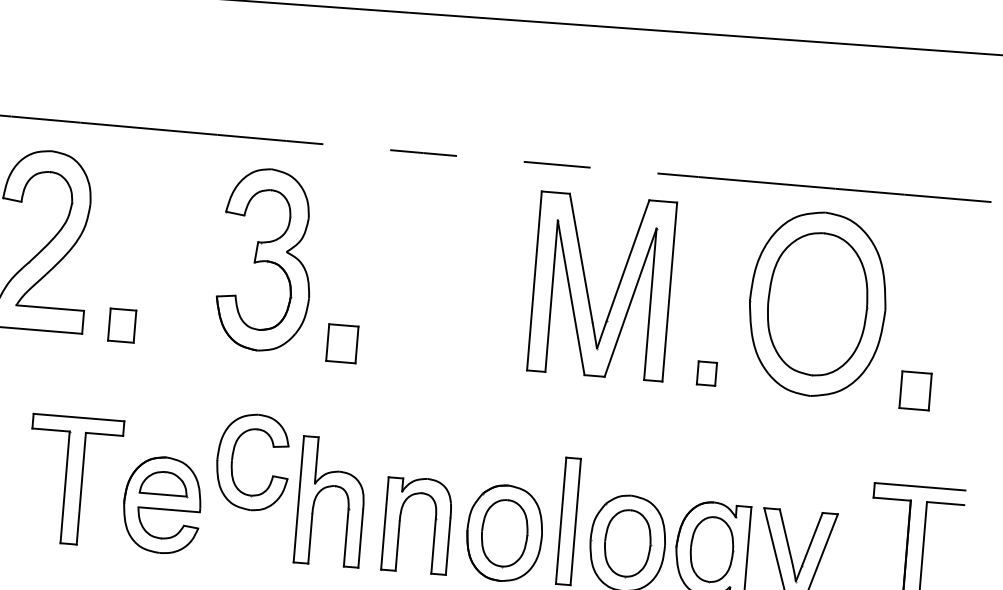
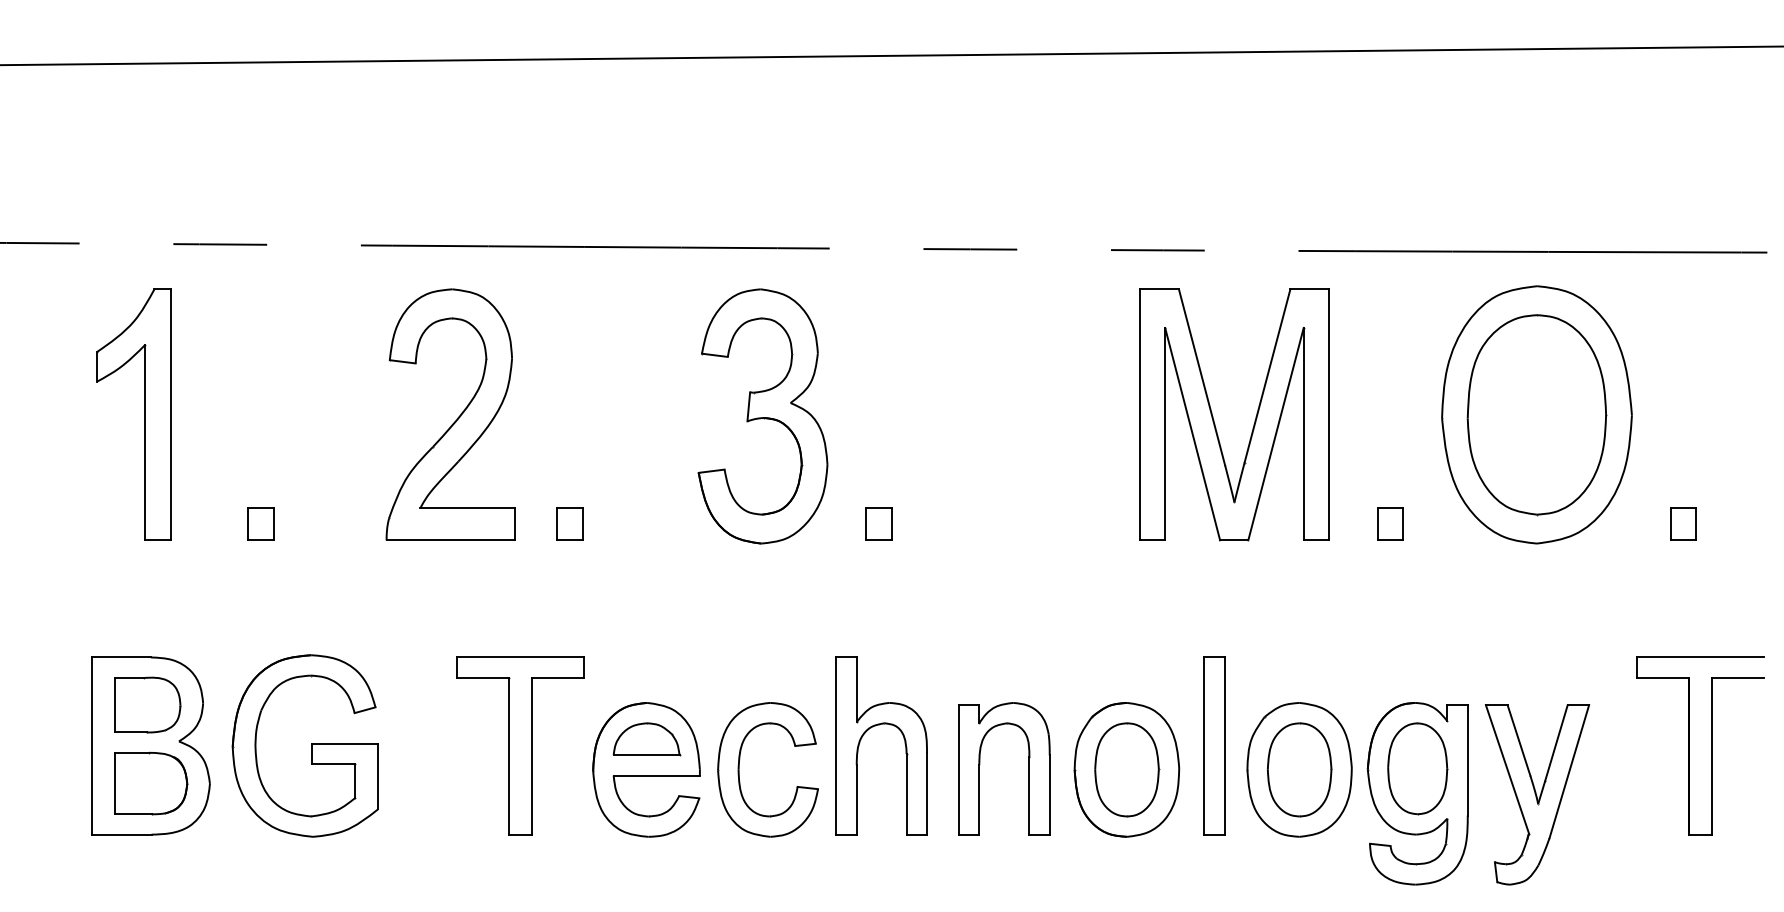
part: (121, 325) -> (569, 523), size x0.71
part: (342, 343) -> (878, 523), size x0.62
part: (915, 390) -> (1683, 523), size x0.62
part: (232, 460) -> (739, 769), moved

